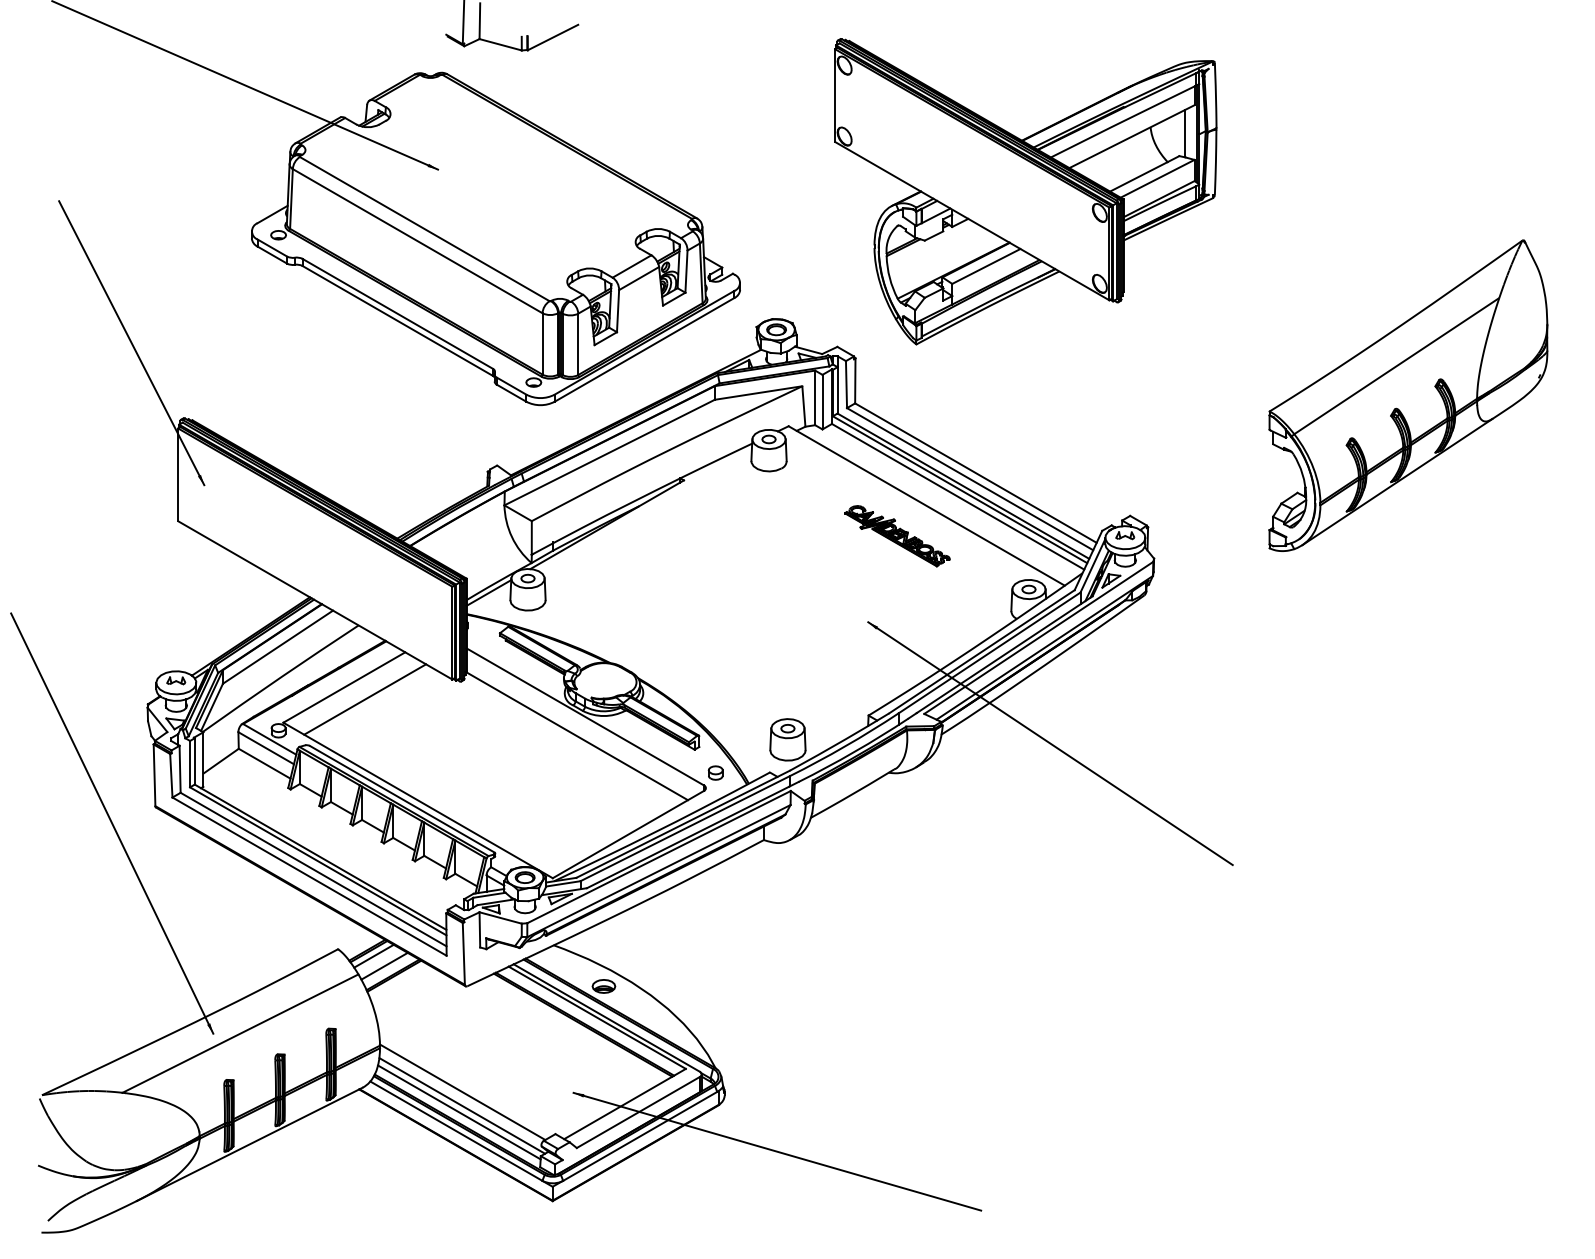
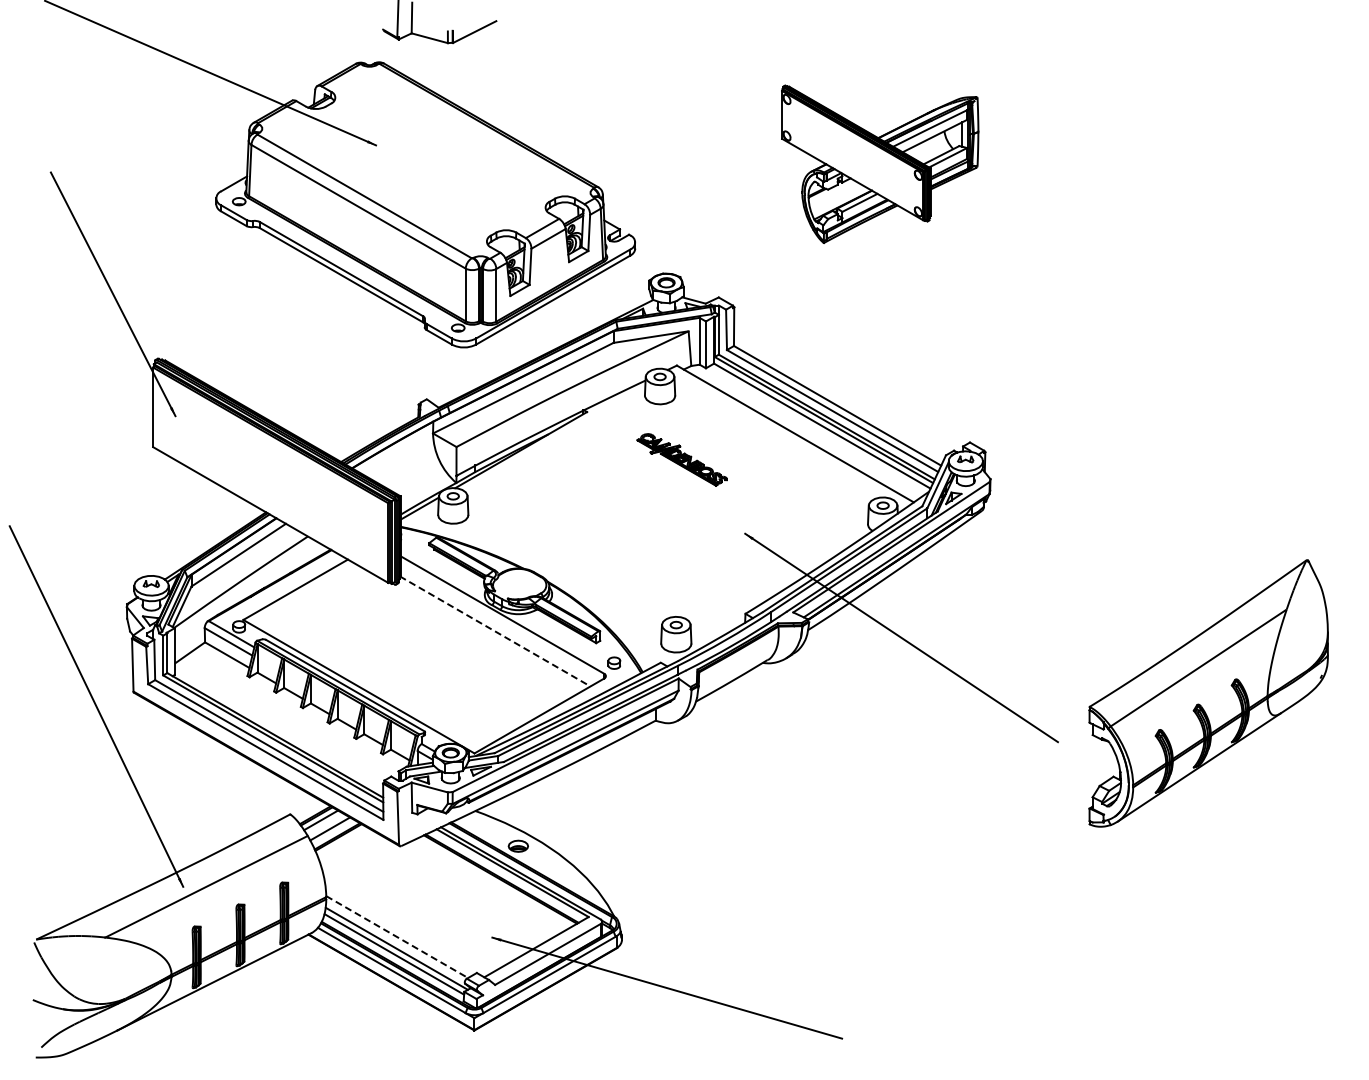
part: (1024, 191) -> (879, 164), size x0.6
part: (1408, 395) -> (1208, 693), moved
part: (896, 535) -> (681, 459), moved
line: (365, 698) -> (313, 599), removed
line: (577, 736) -> (495, 631), solid -> dashed
line: (463, 1092) -> (397, 937), solid -> dashed

